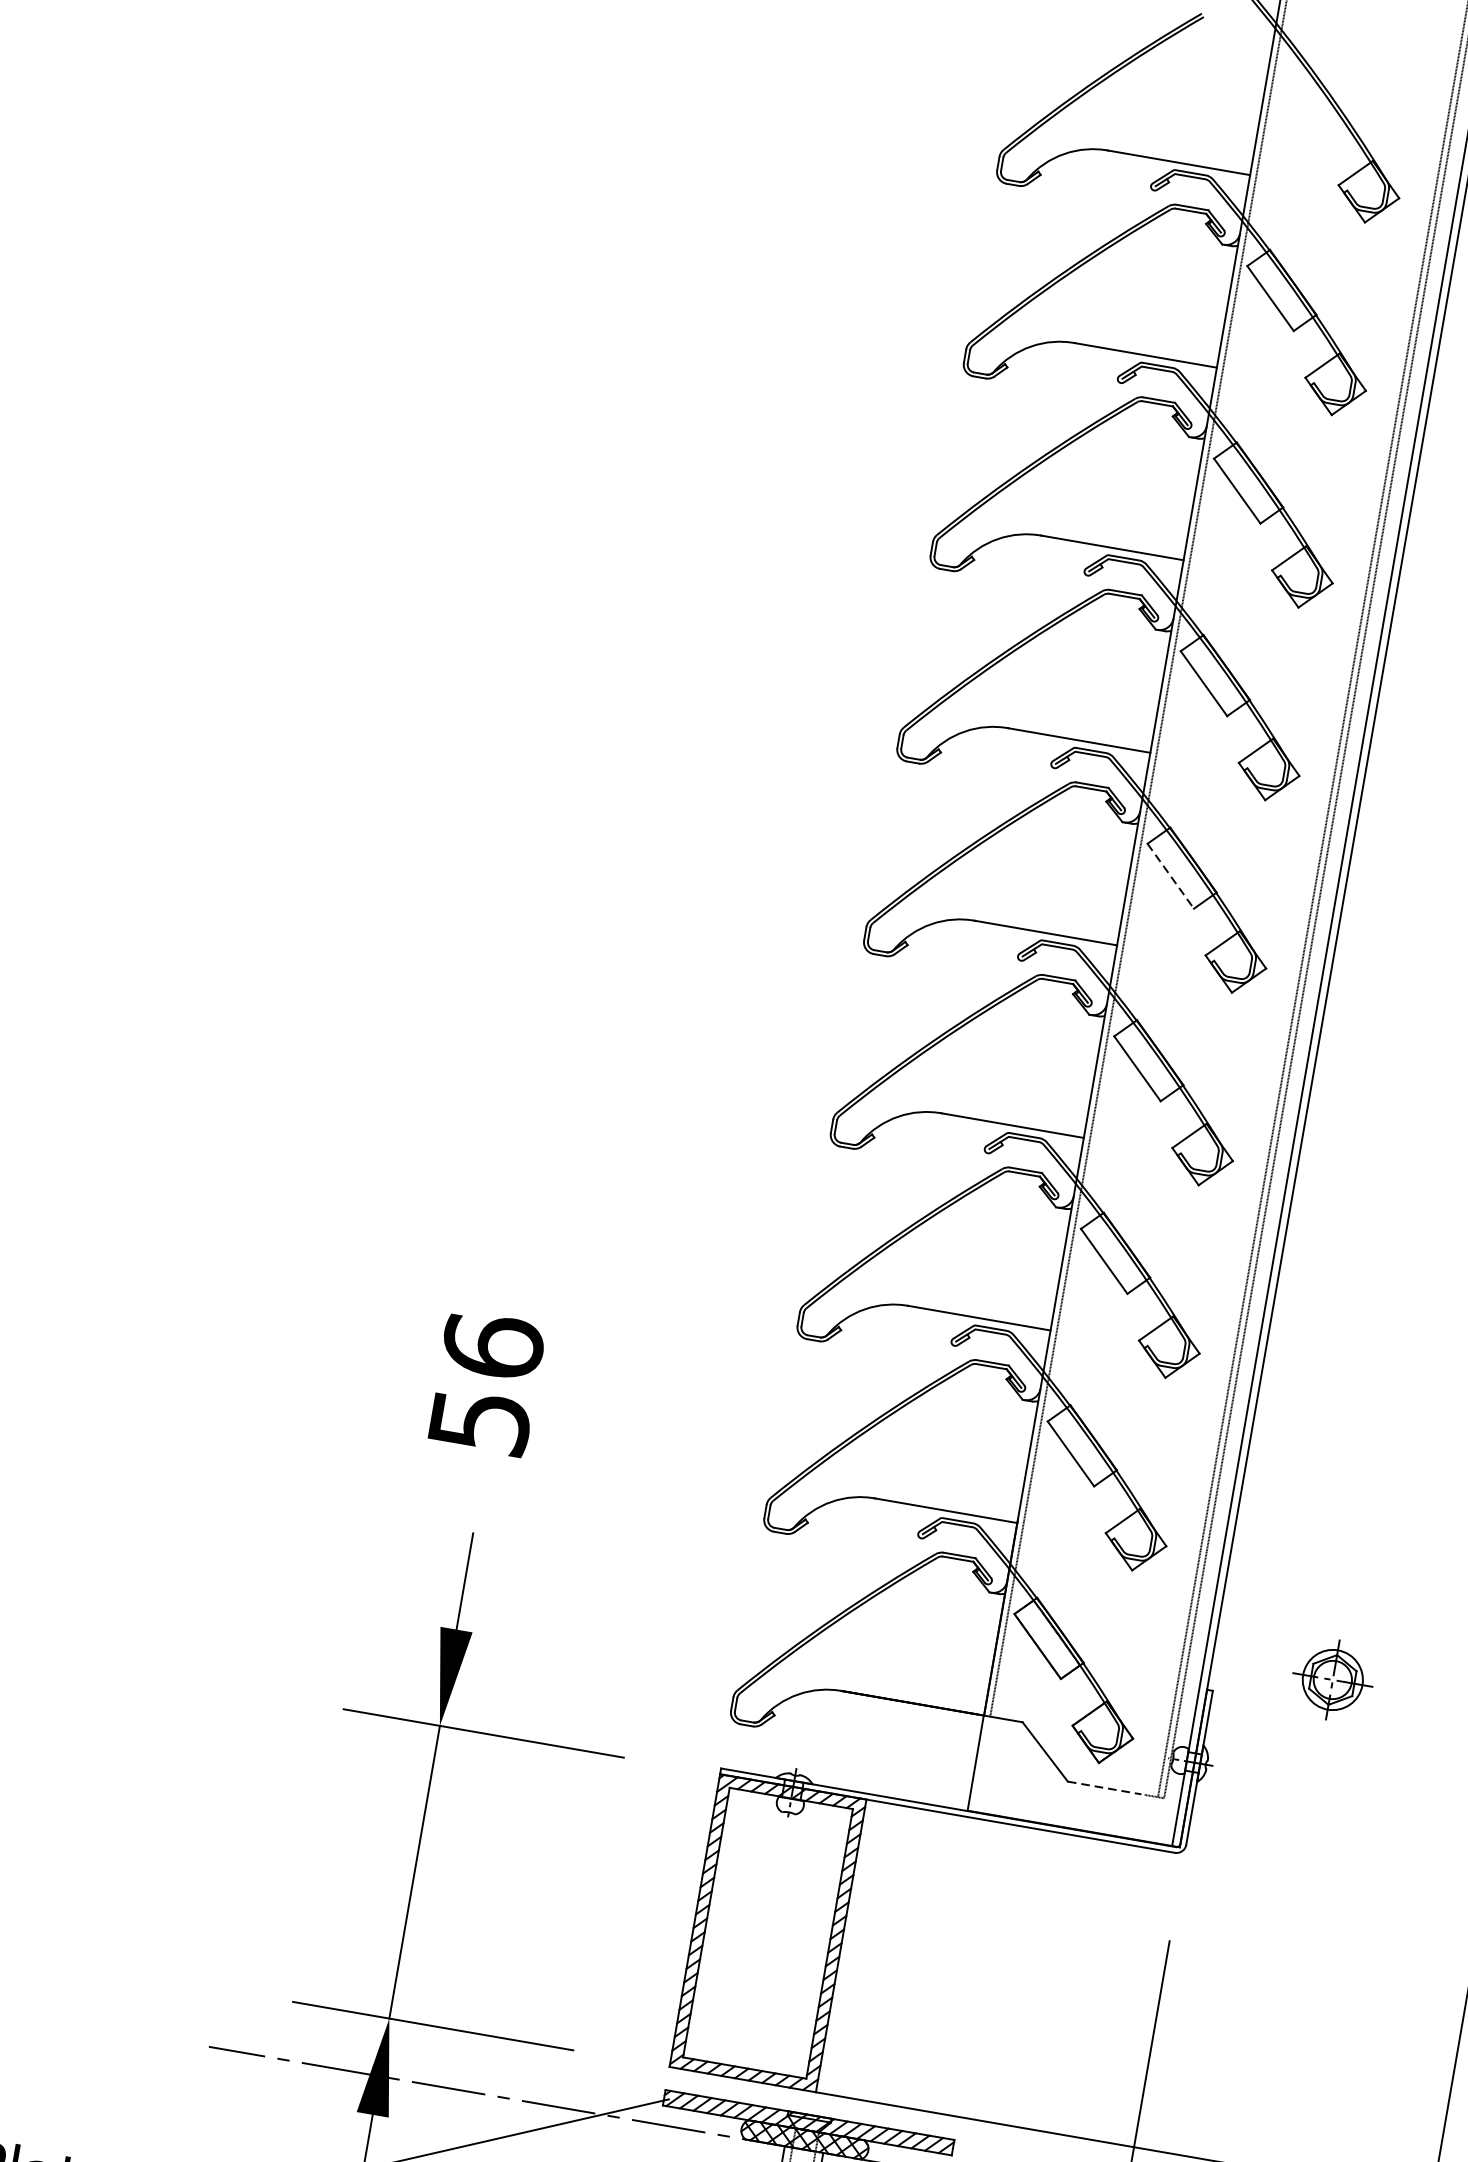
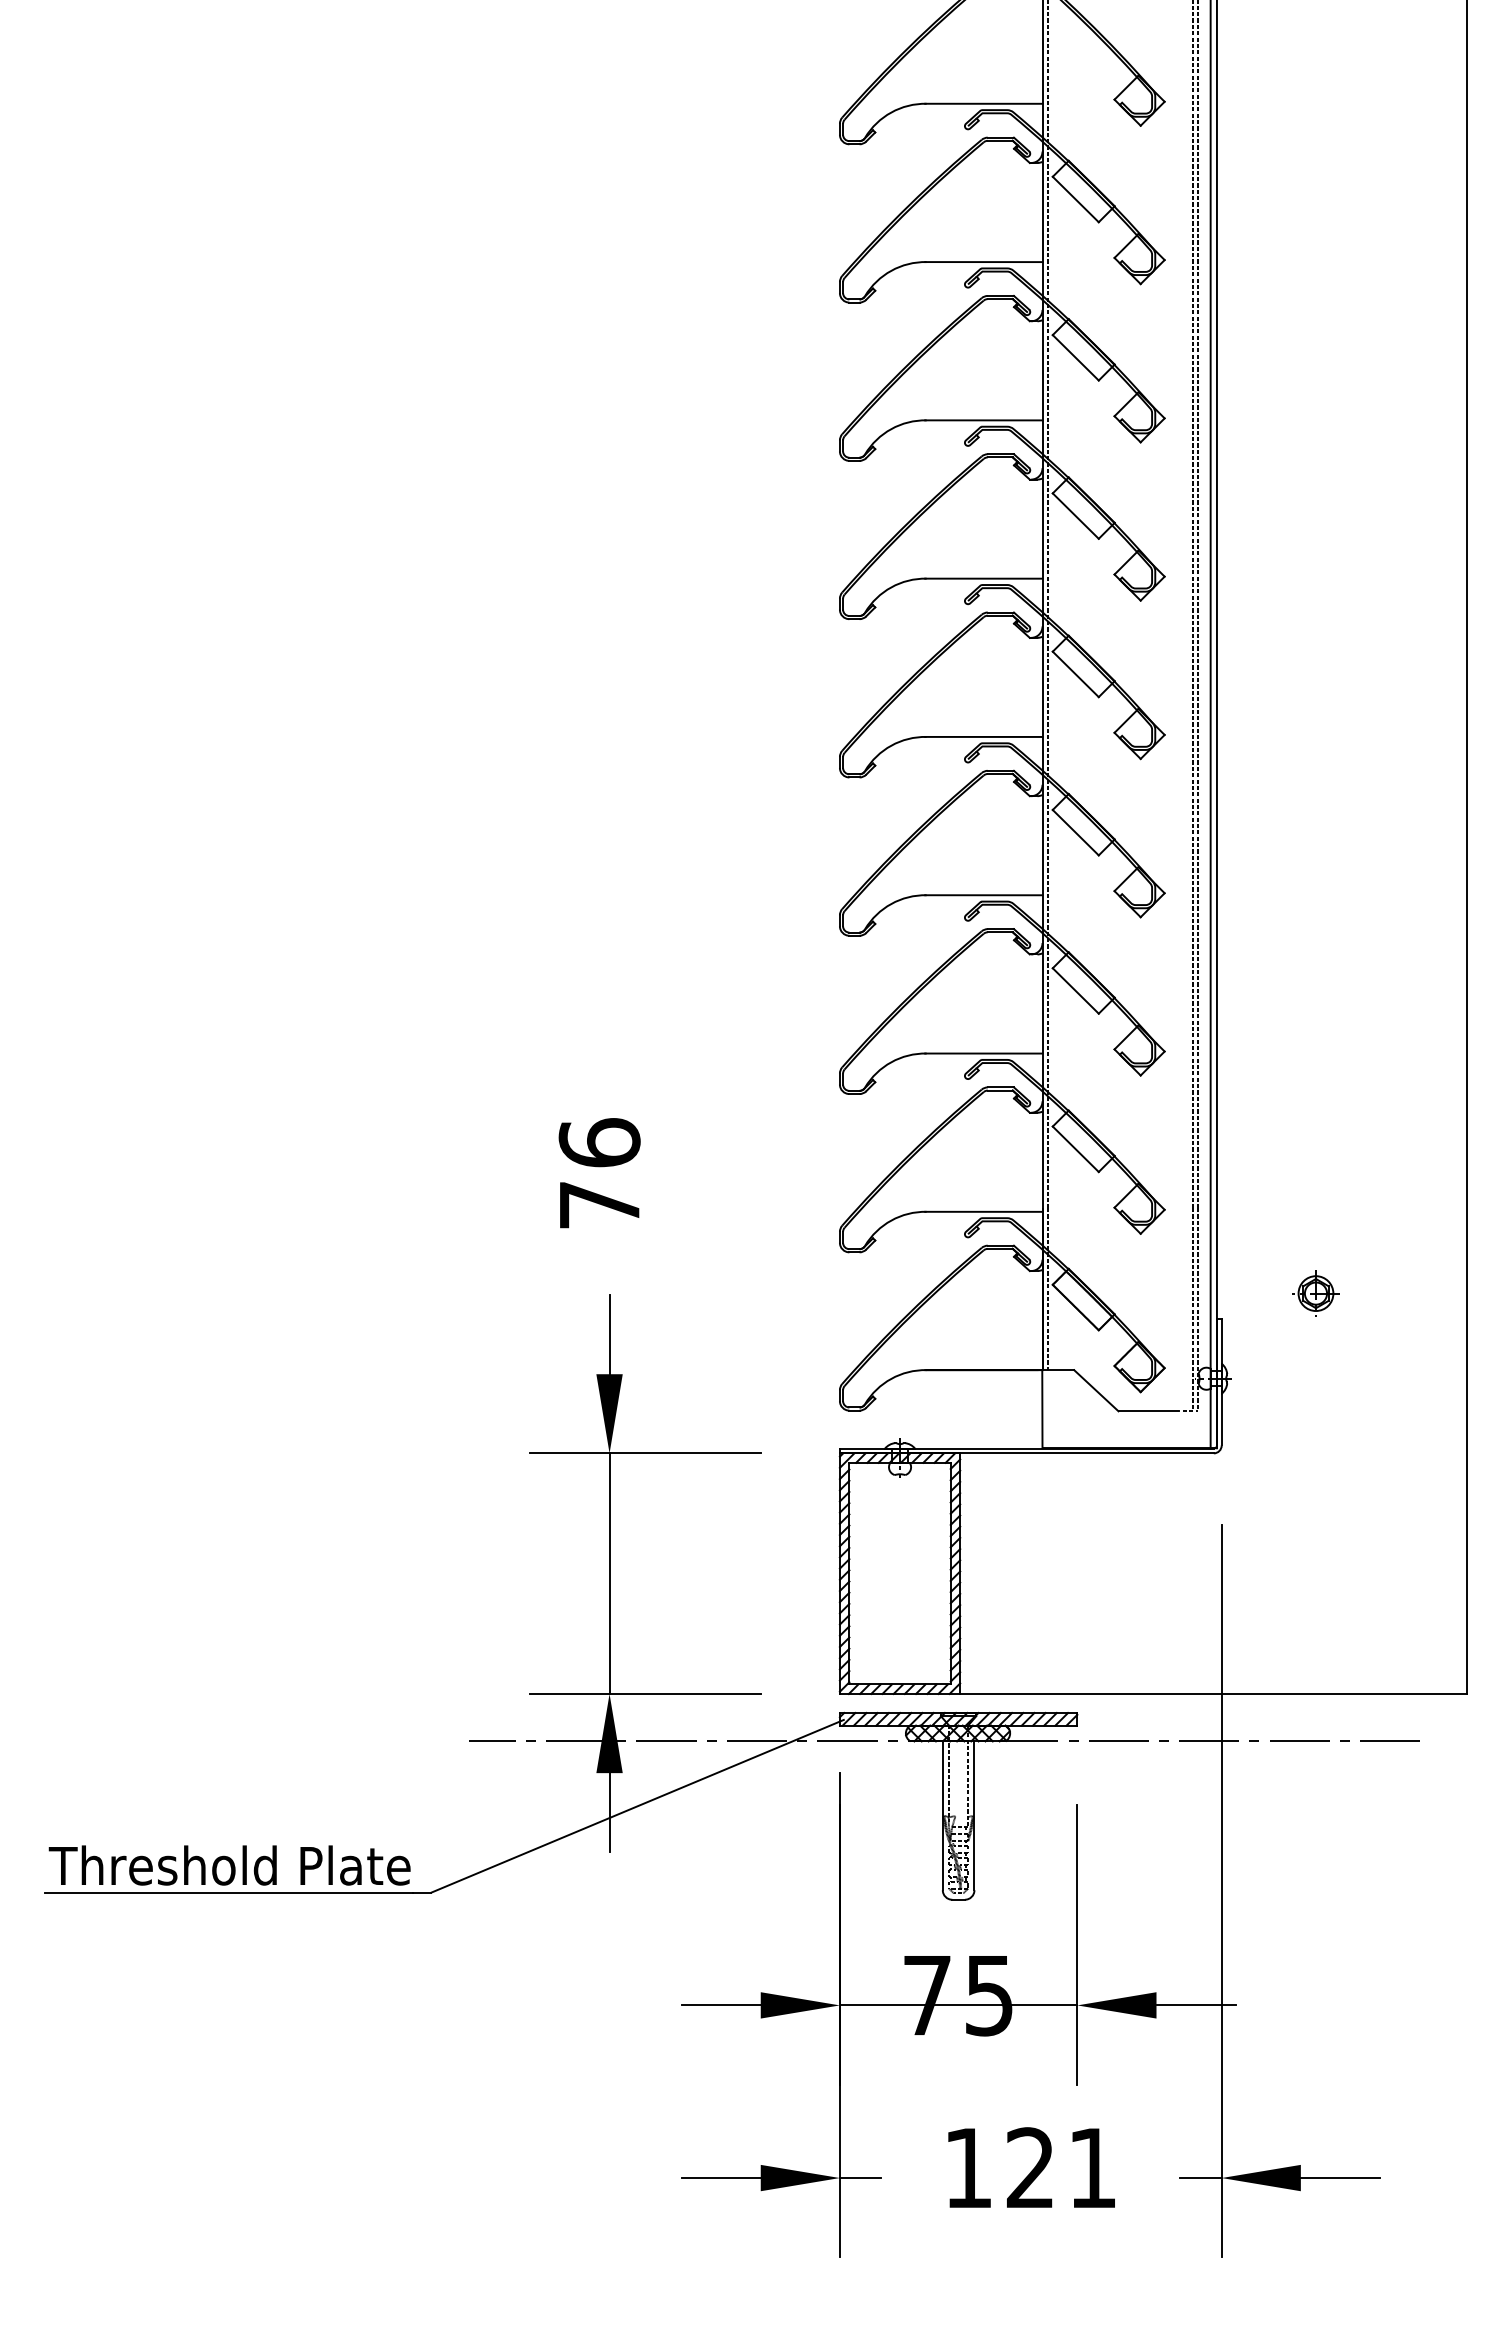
line: (1171, 876) -> (1076, 674), dashed -> solid
text: (480, 1422) -> (600, 1205), 56 -> 76
part: (1332, 1679) -> (1315, 1293), size x0.71
line: (1105, 1788) -> (1149, 1411), dashed -> solid

